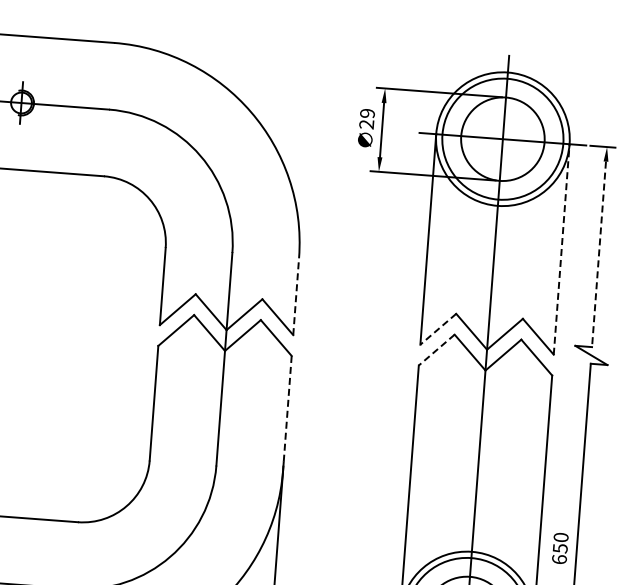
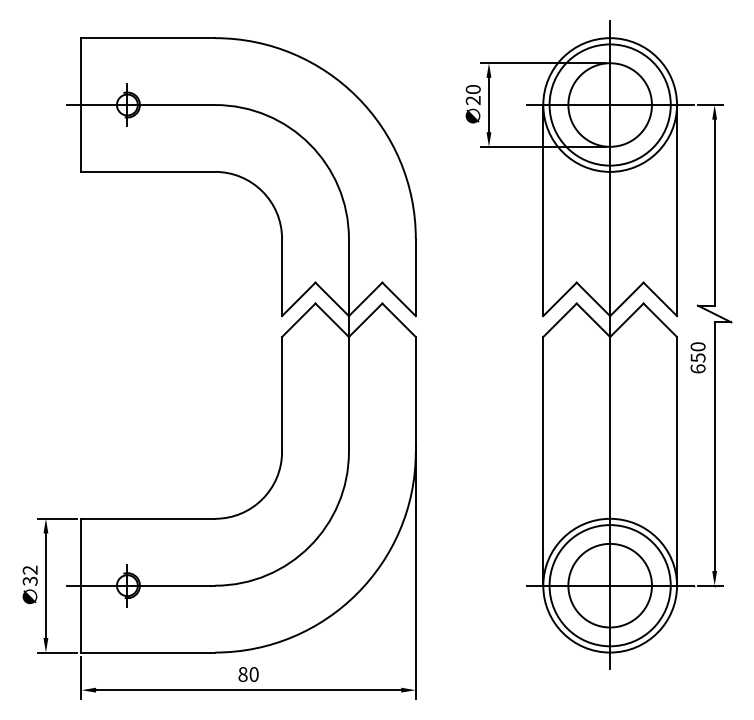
text: (367, 113) -> (473, 89), 29 -> 20
line: (562, 249) -> (677, 210), dashed -> solid
line: (598, 254) -> (714, 212), dashed -> solid
line: (295, 296) -> (415, 277), dashed -> solid
line: (438, 329) -> (560, 299), dashed -> solid
line: (437, 350) -> (560, 320), dashed -> solid
line: (287, 413) -> (415, 394), dashed -> solid
text: (559, 548) -> (697, 357), moved

